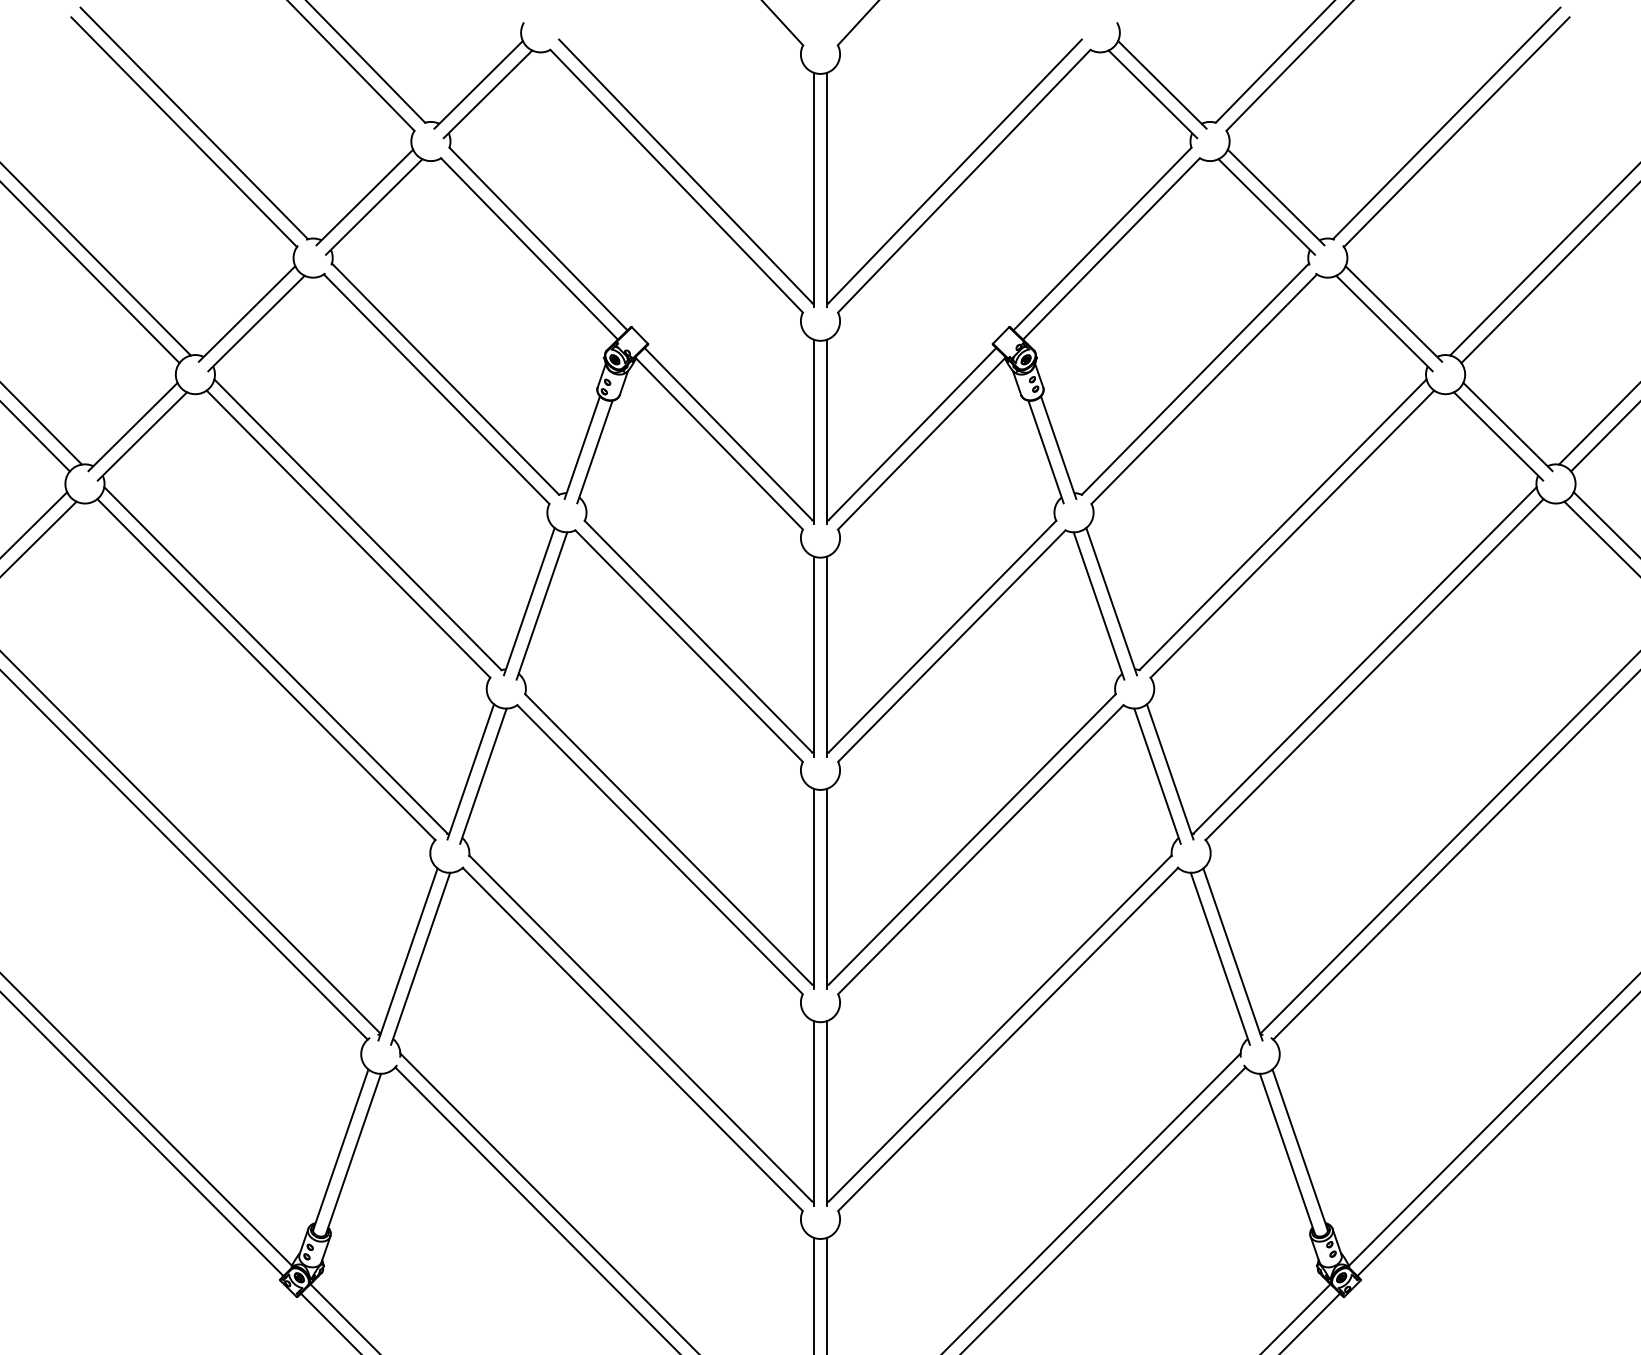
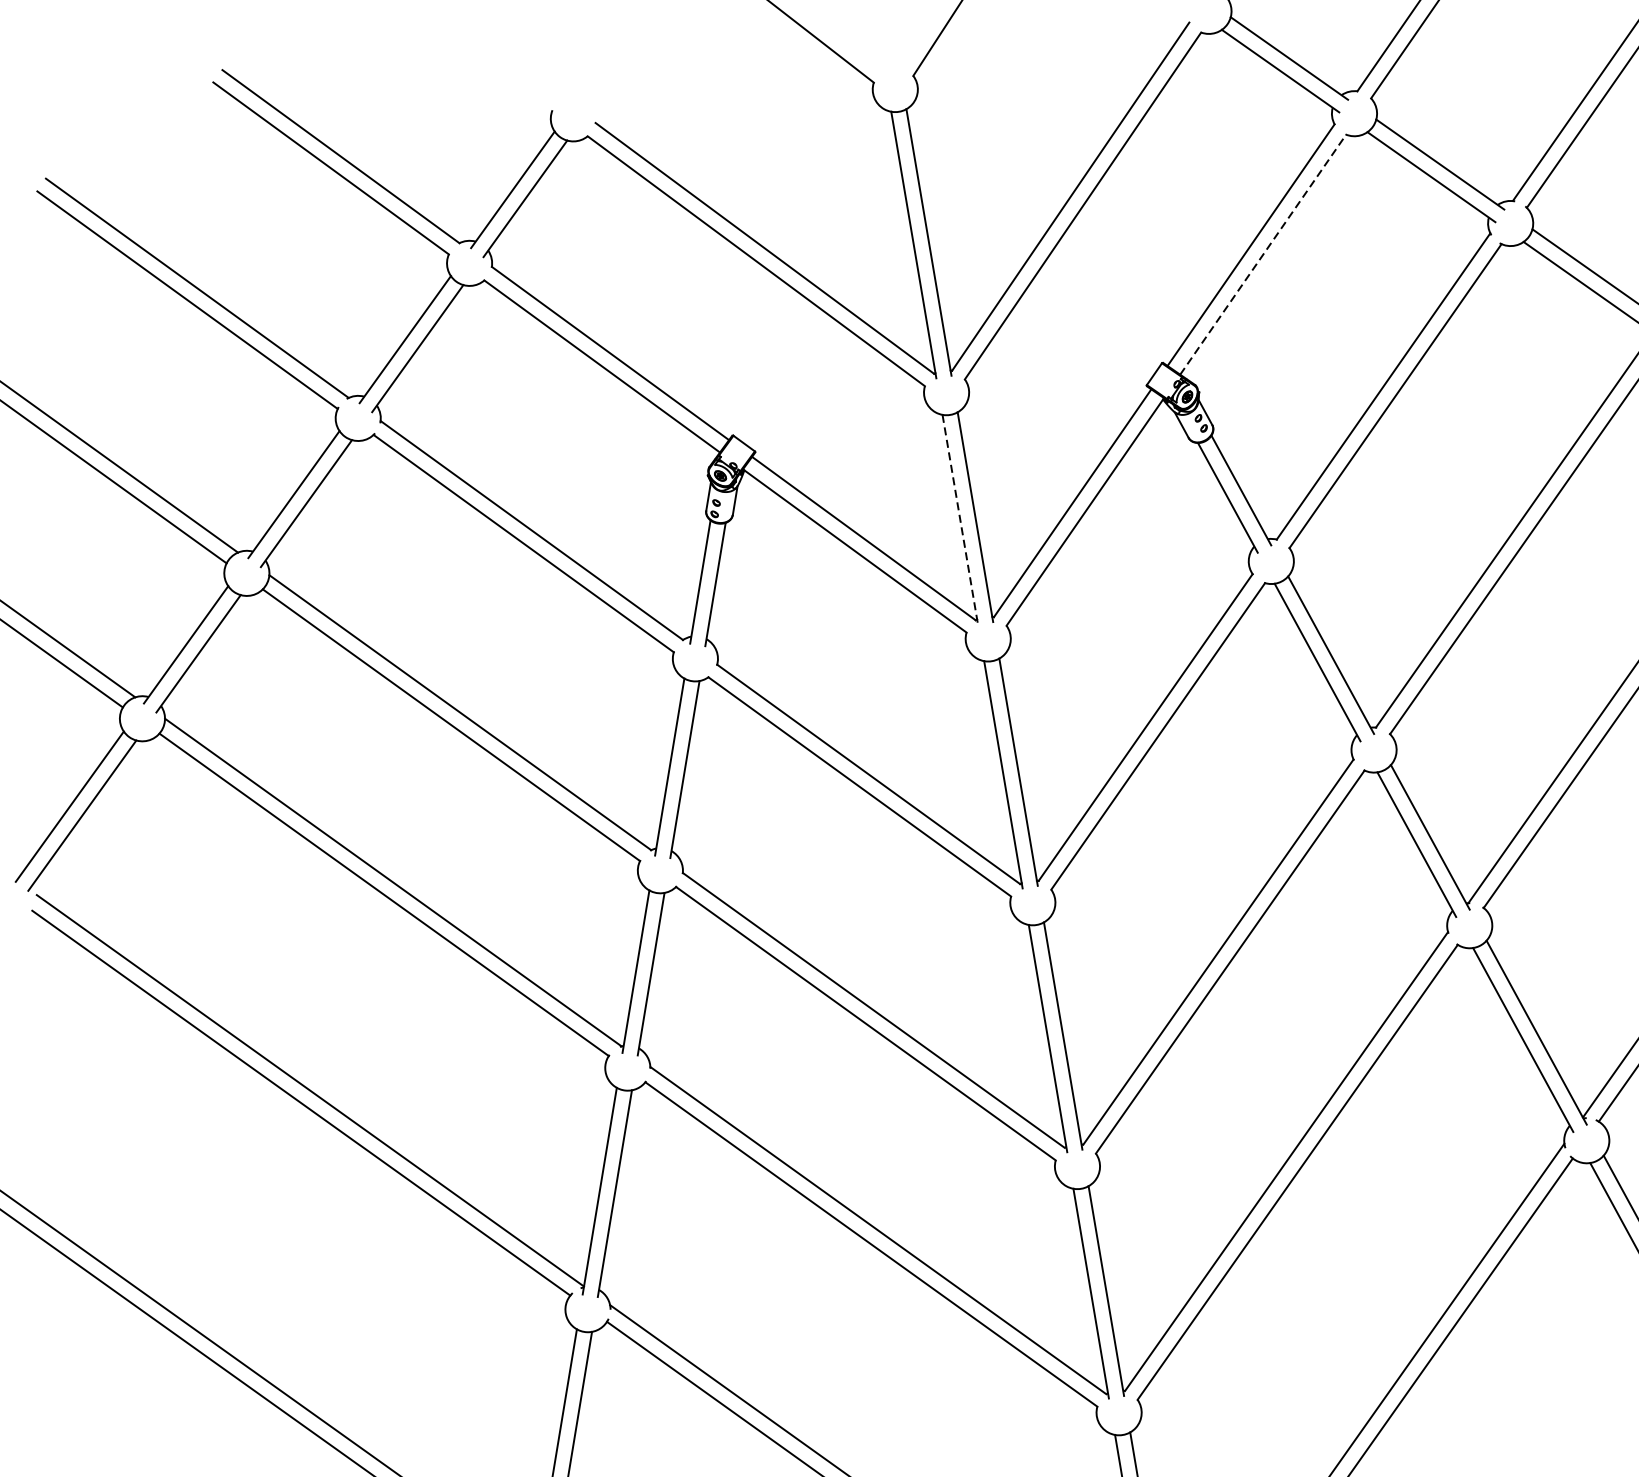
line: (1111, 248) -> (1263, 254), solid -> dashed
line: (813, 432) -> (960, 520), solid -> dashed

